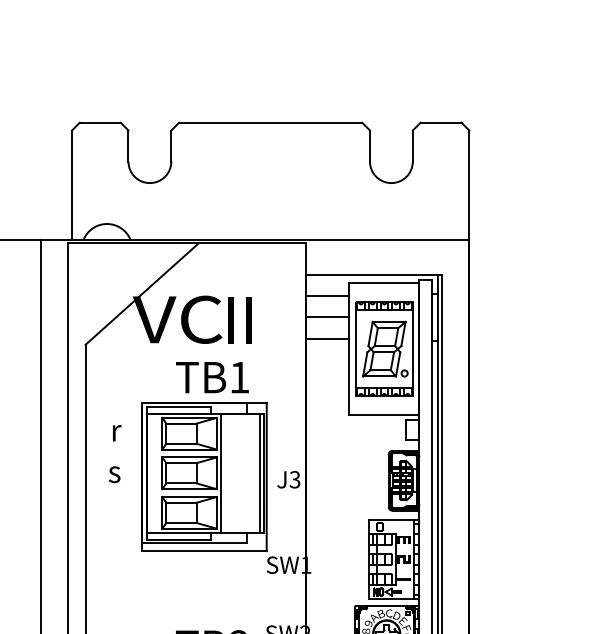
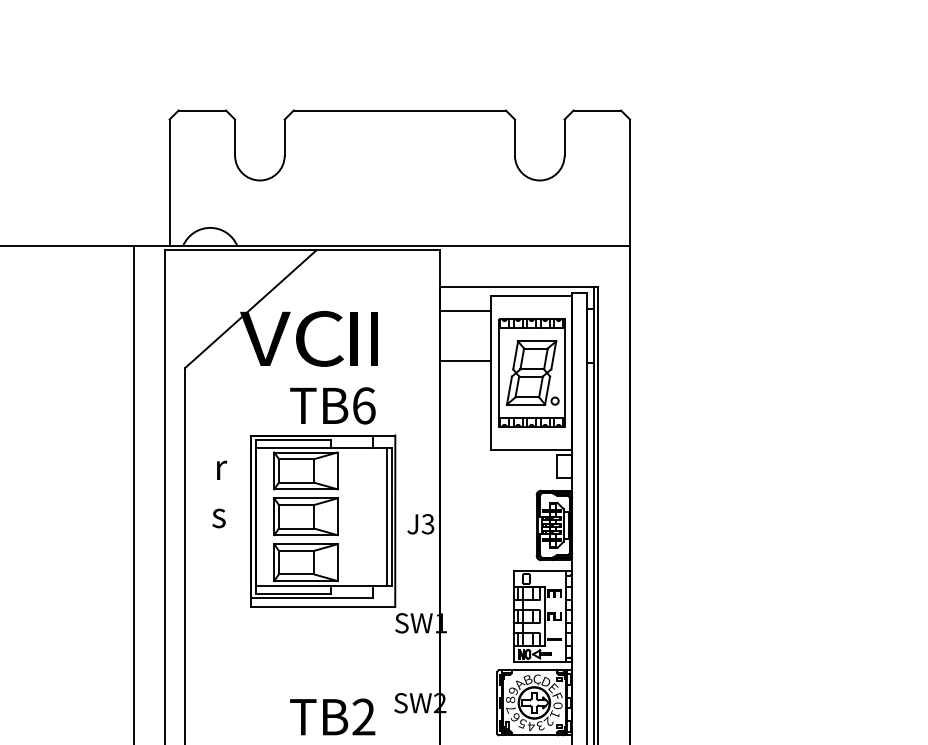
line: (327, 317) -> (465, 336), removed
text: (240, 377) -> (364, 405), TB1 -> TB6
line: (221, 473) -> (342, 516), removed

